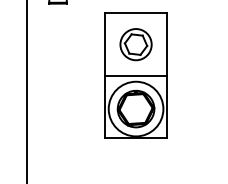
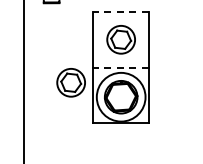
line: (136, 12) -> (121, 11), solid -> dashed
line: (136, 75) -> (121, 67), solid -> dashed
part: (79, 92) -> (70, 82), added

